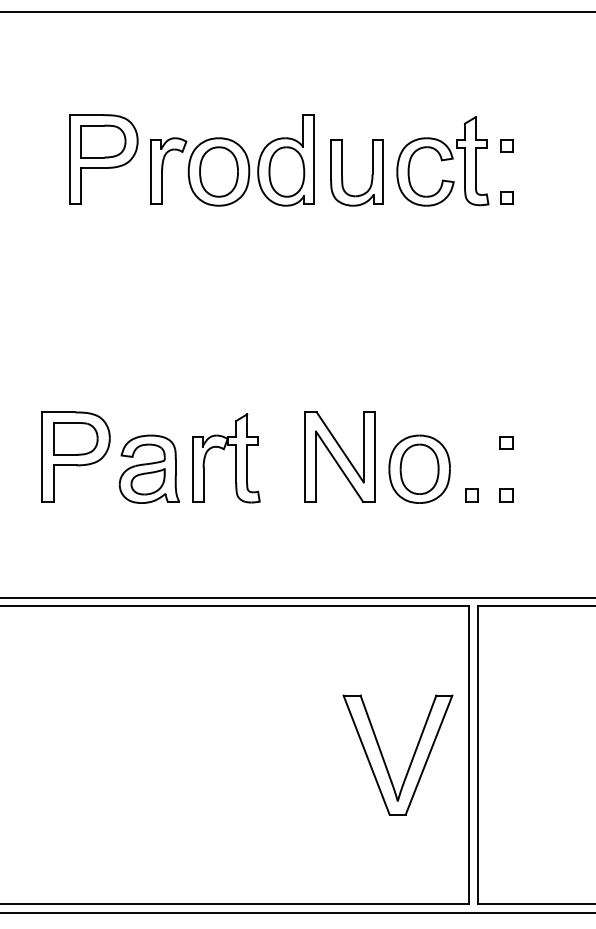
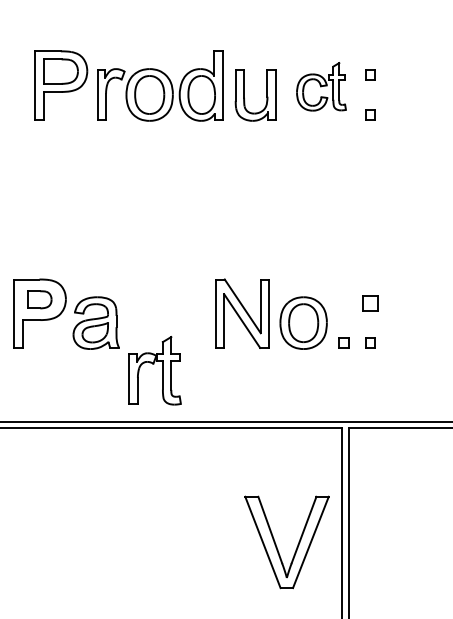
part: (442, 161) -> (321, 86), size x0.7
part: (75, 438) -> (39, 299), size x0.7
part: (506, 442) -> (370, 302), size x1.6
part: (224, 450) -> (153, 364), moved

